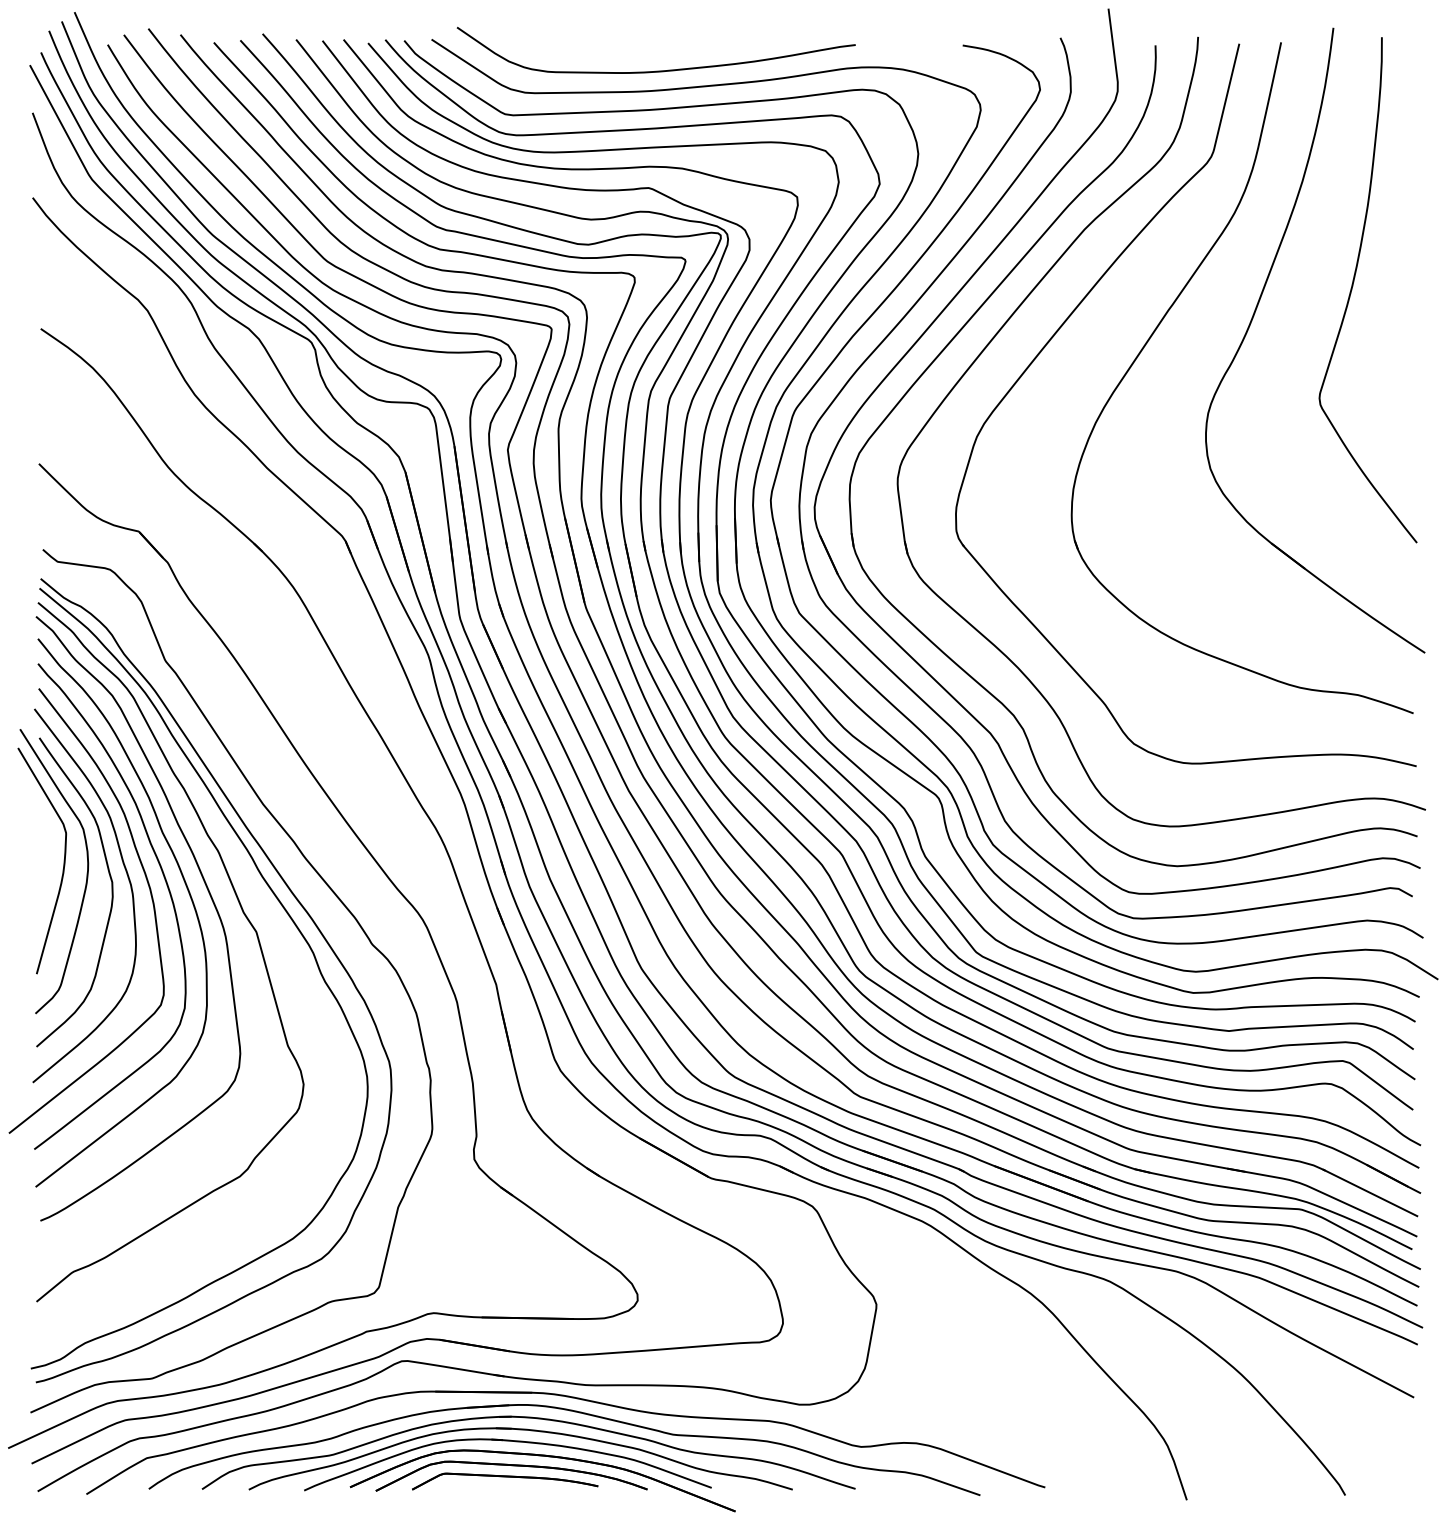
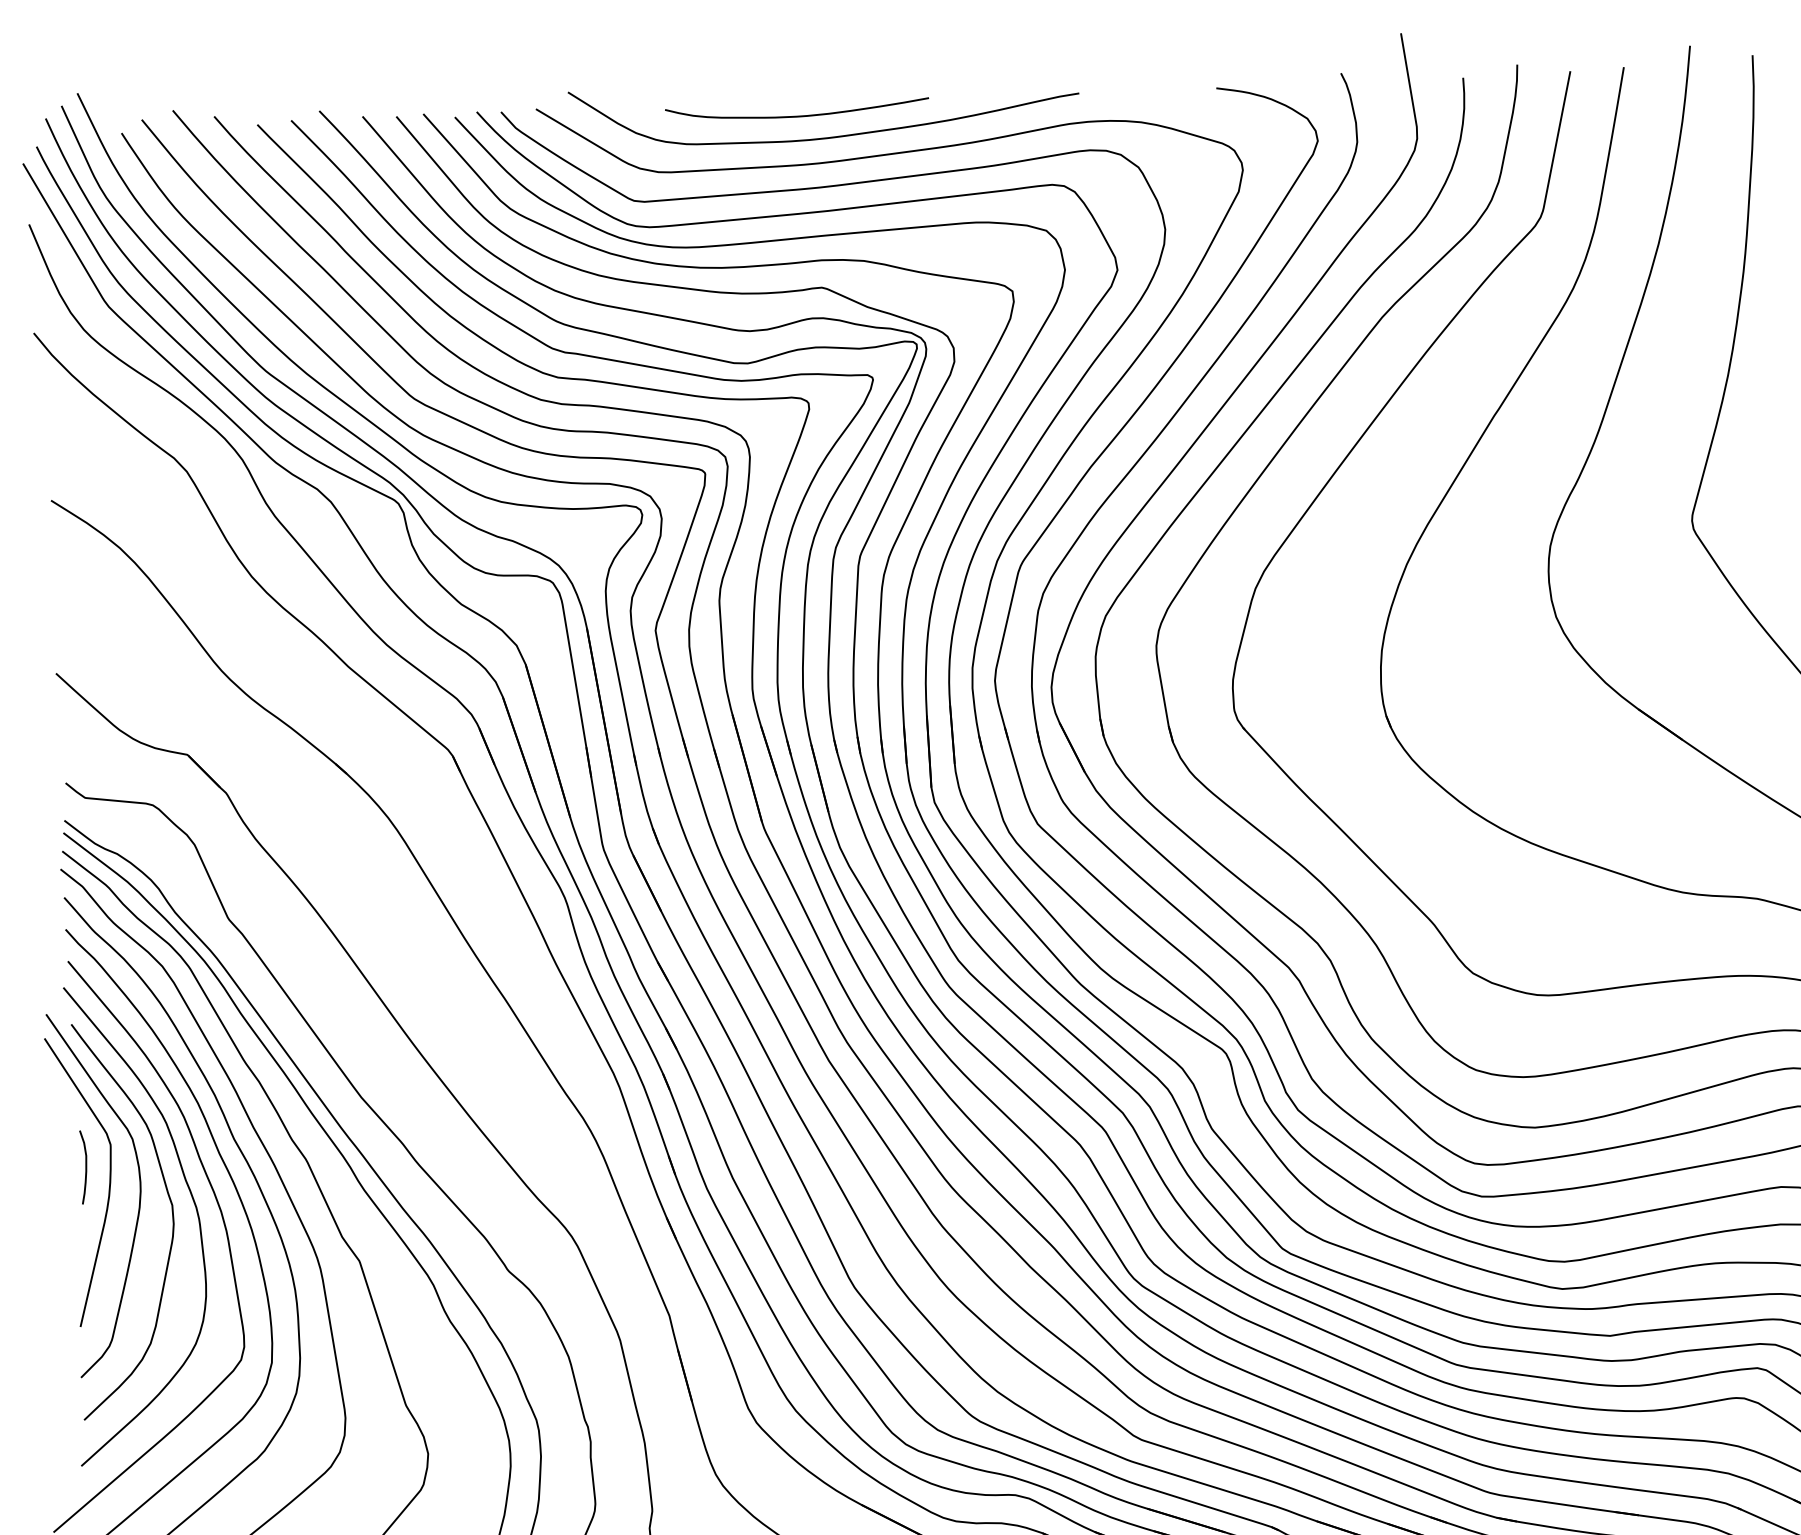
curve: (638, 52) -> (801, 114), added
curve: (45, 849) -> (85, 1166), added

